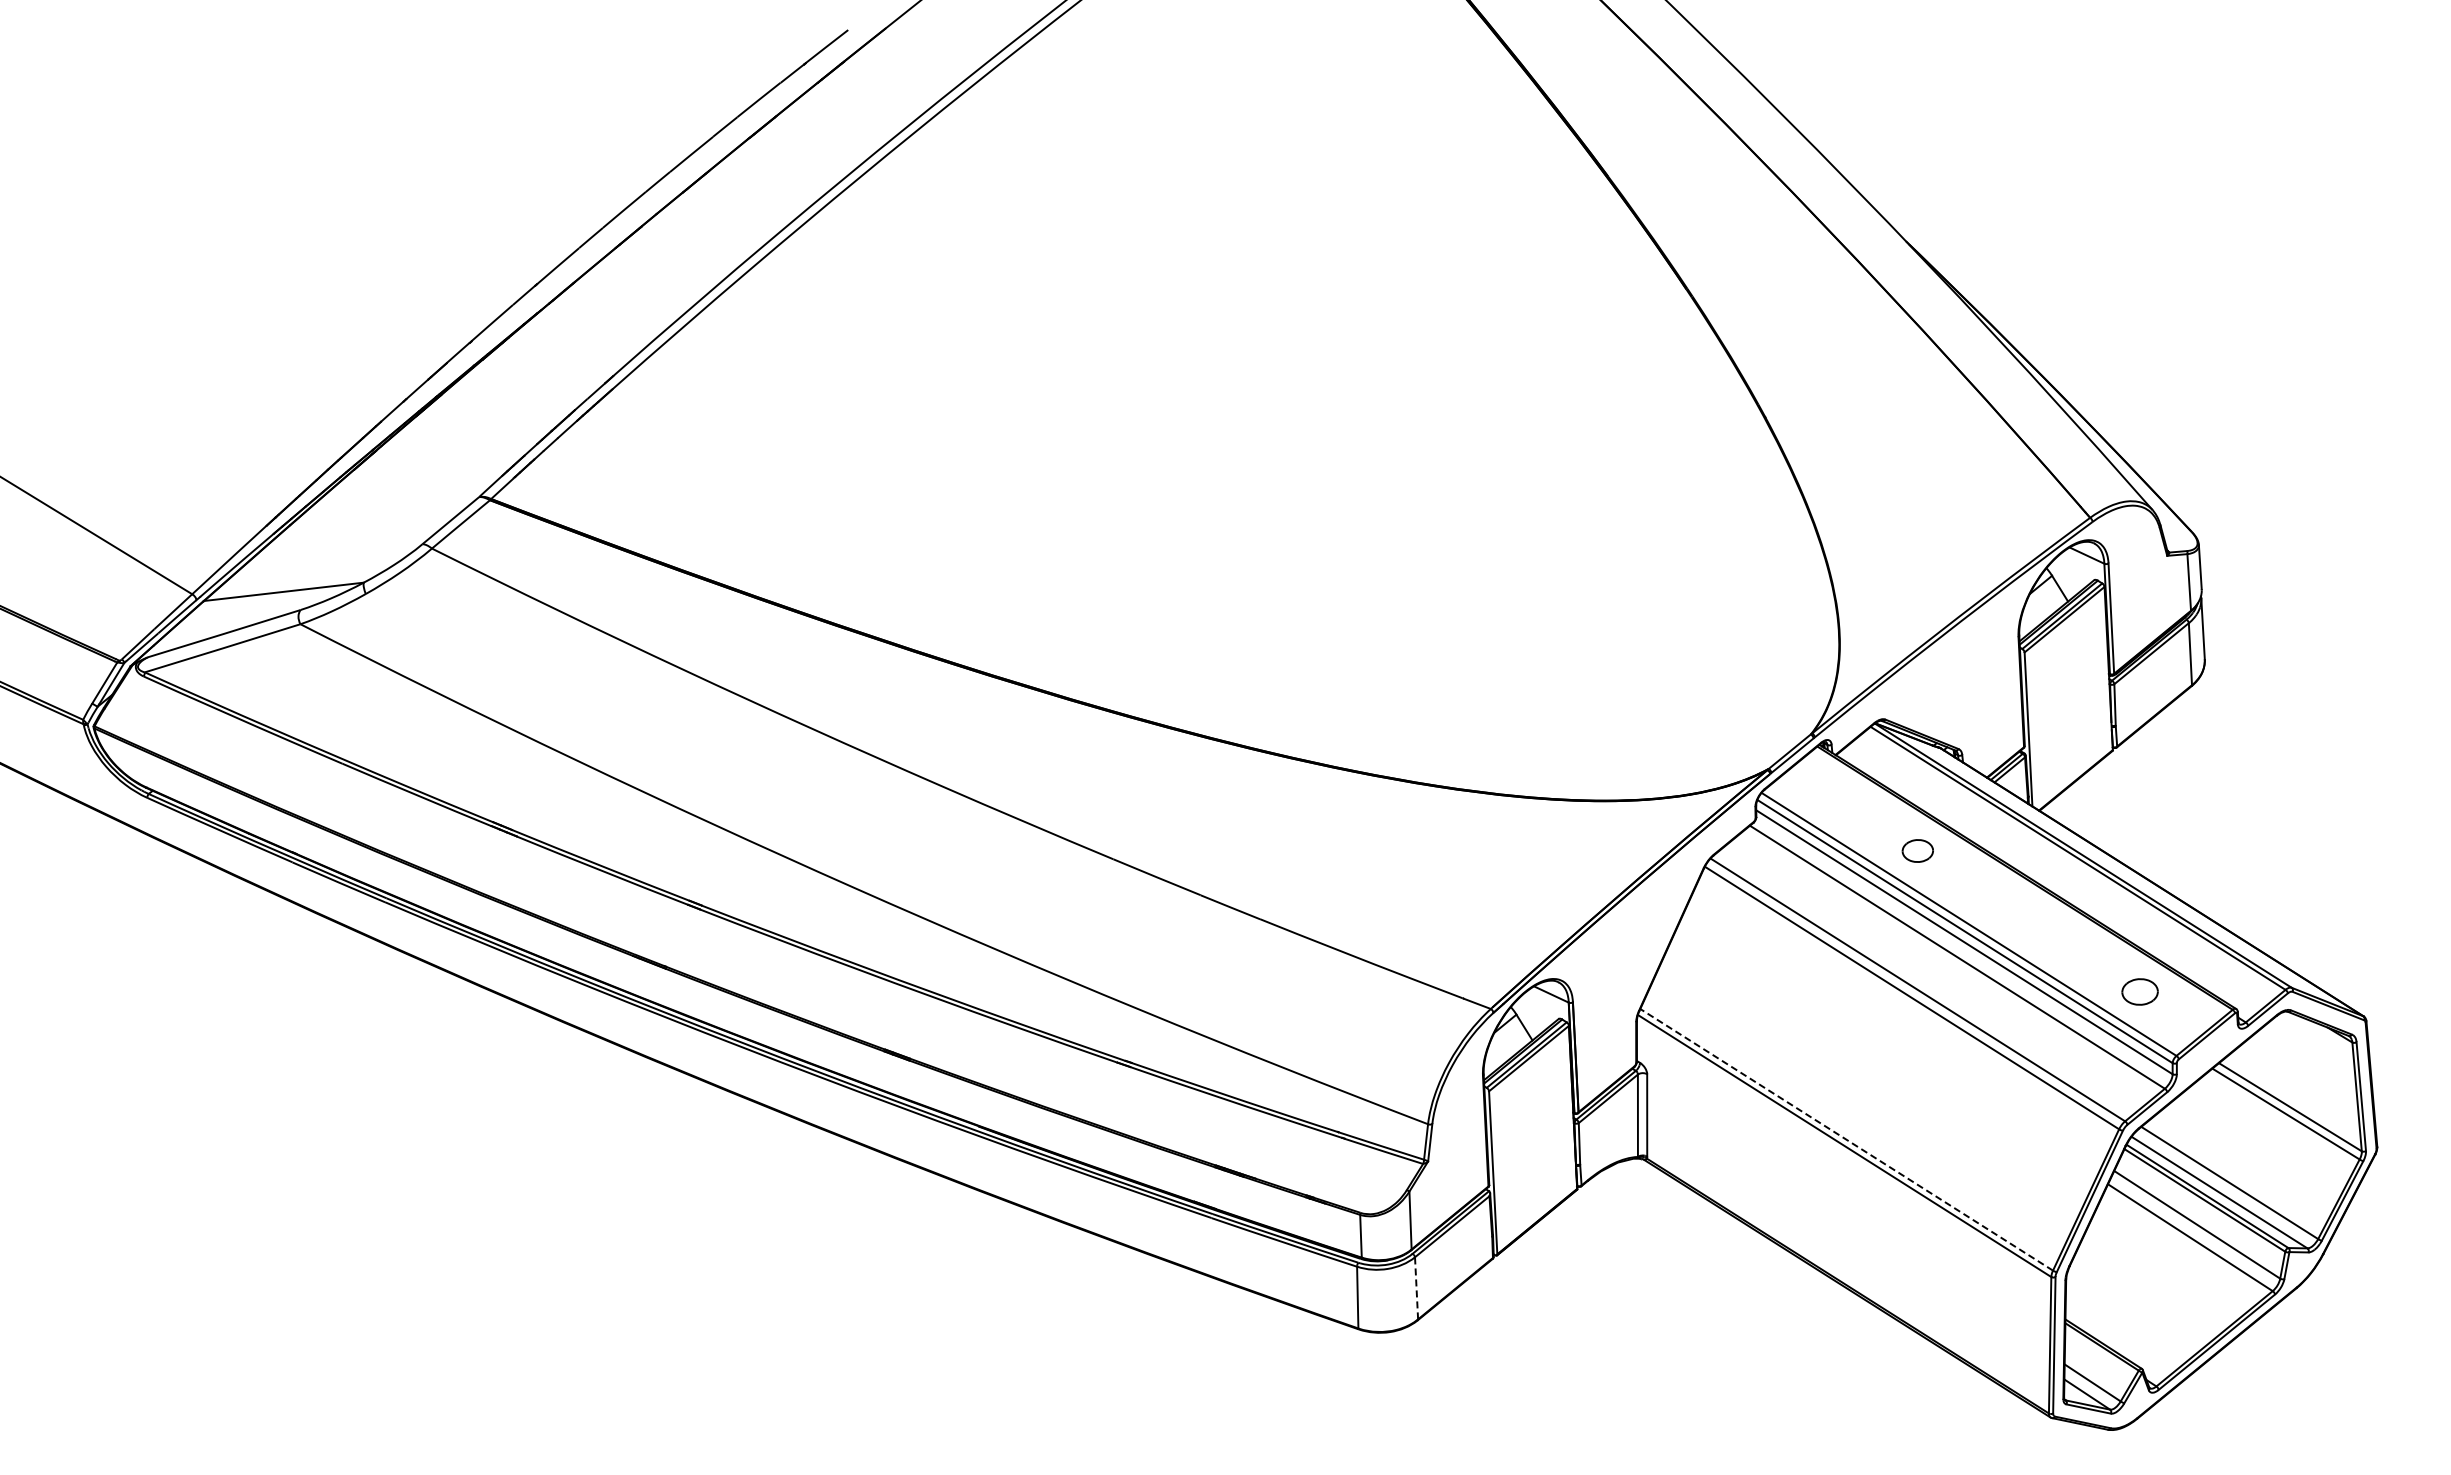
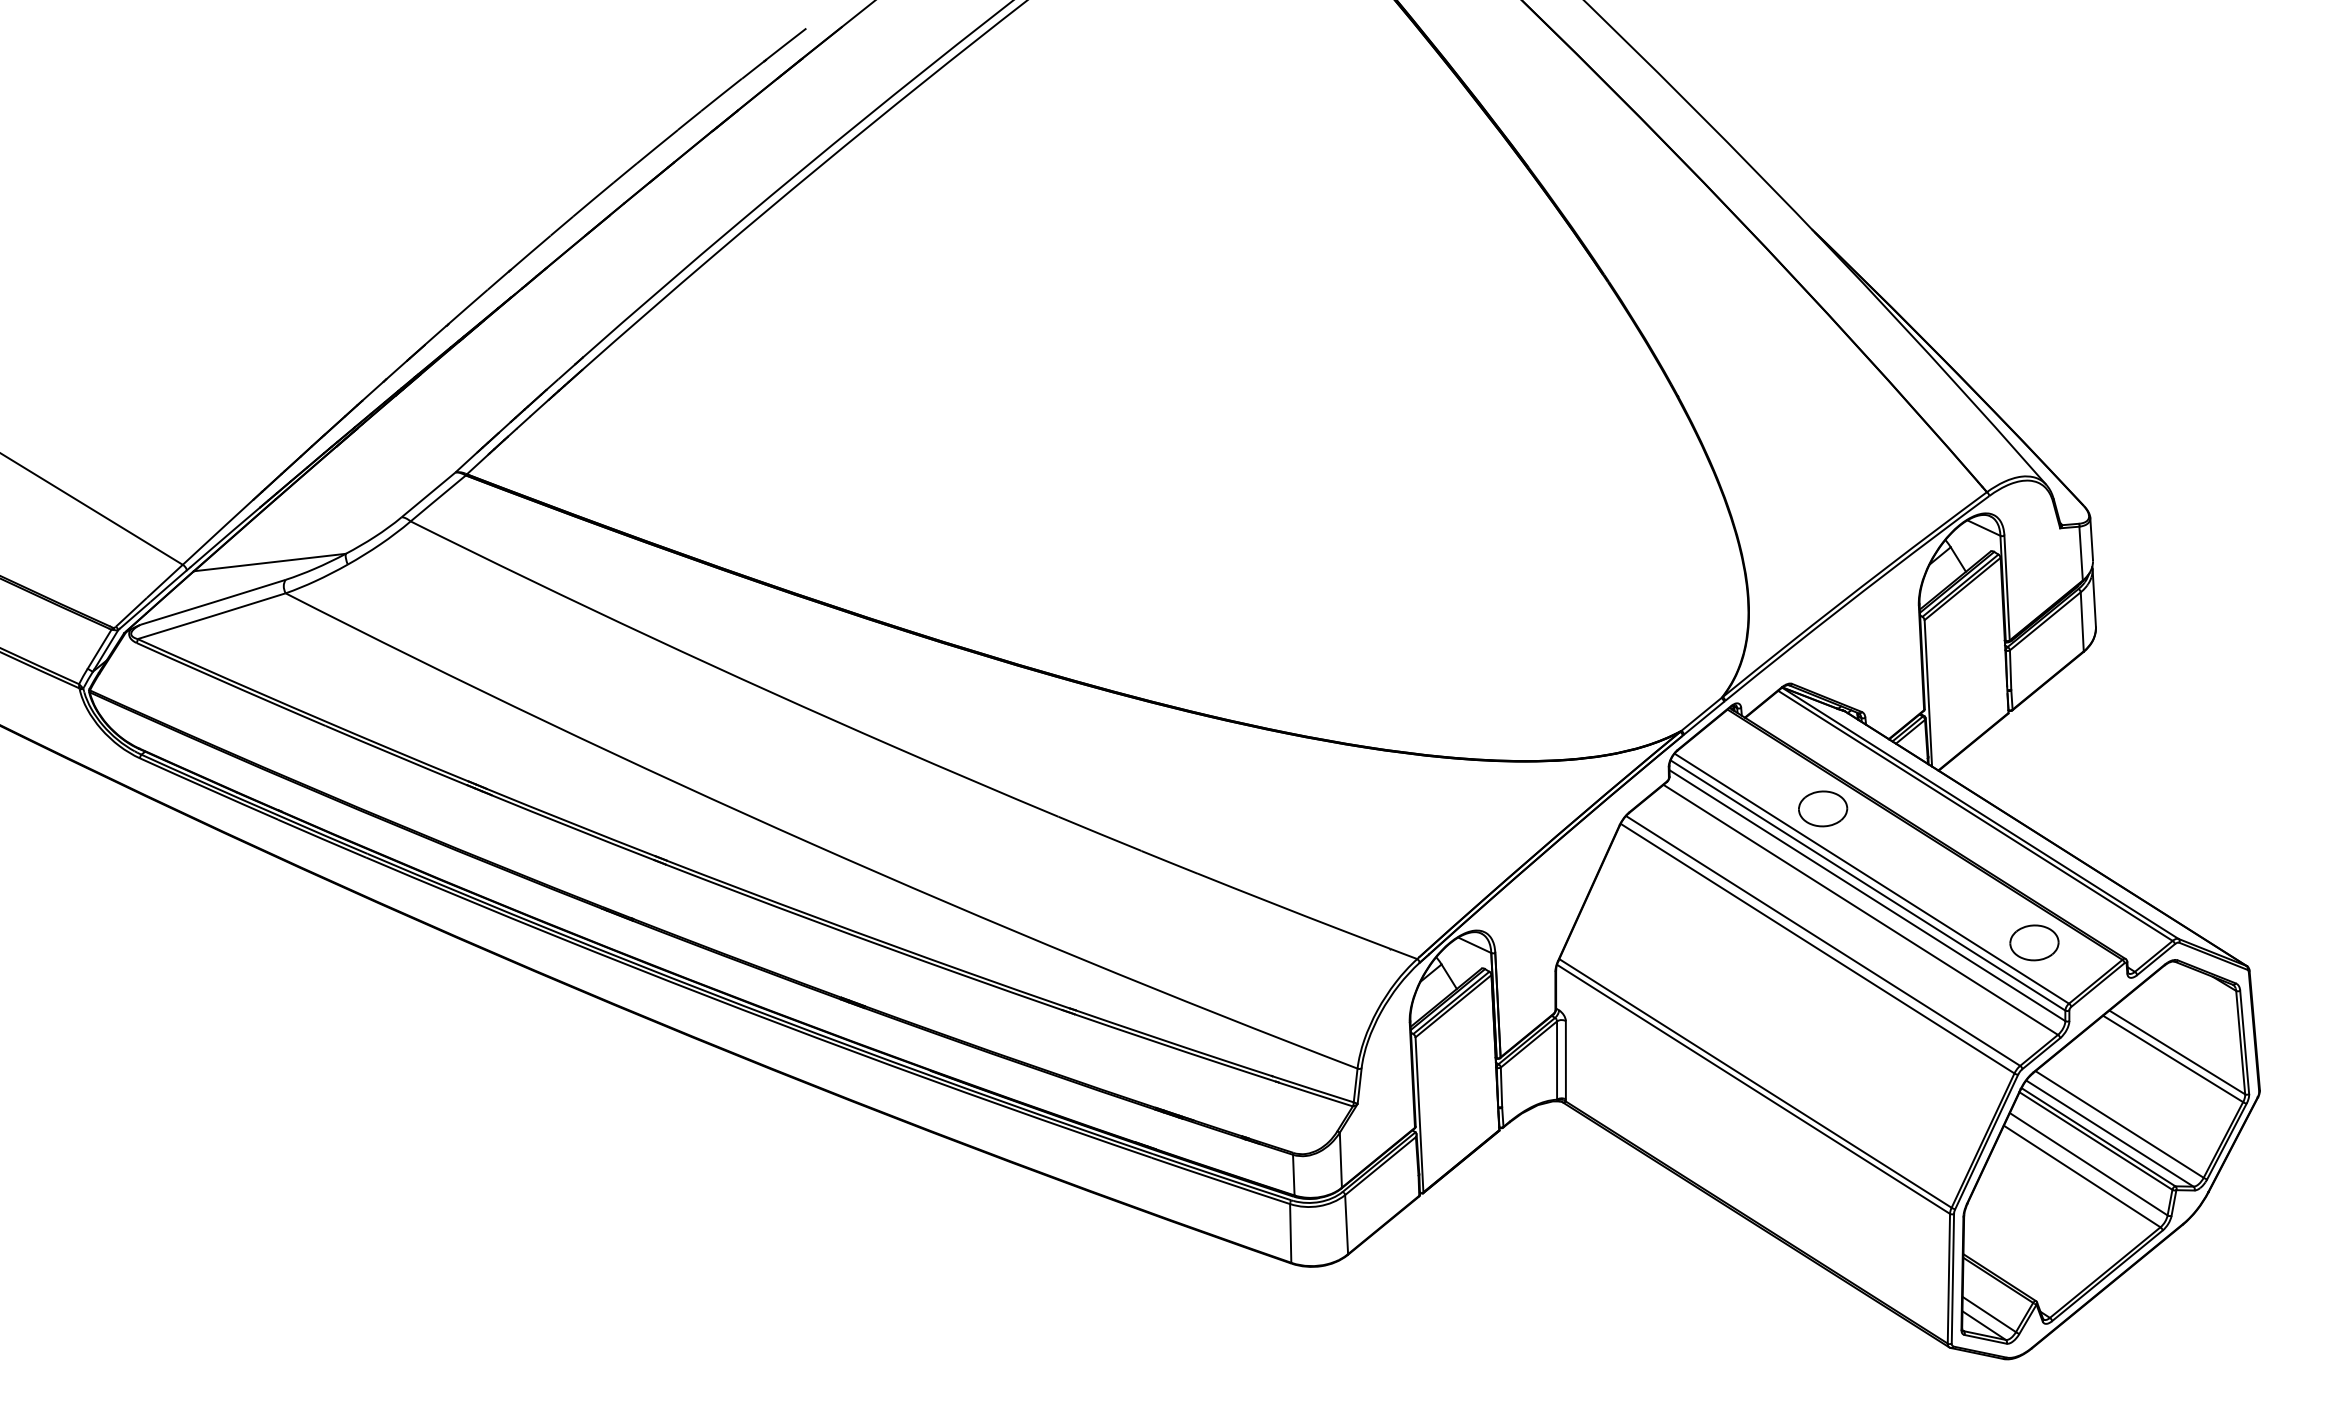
part: (1917, 850) -> (1822, 808), size x1.67
part: (2139, 991) -> (2033, 942), size x1.43
line: (1846, 1139) -> (1755, 1083), dashed -> solid
line: (1416, 1287) -> (1346, 1223), dashed -> solid

